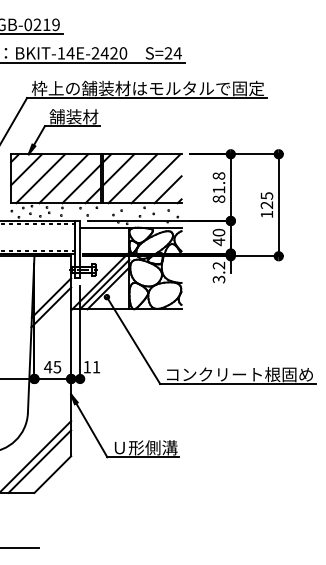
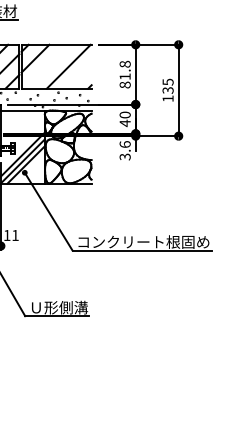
line: (132, 178) -> (47, 66), removed
line: (167, 189) -> (79, 76), removed
text: (267, 205) -> (168, 90), 125 -> 135
text: (218, 265) -> (124, 144), 3.2 -> 3.6

